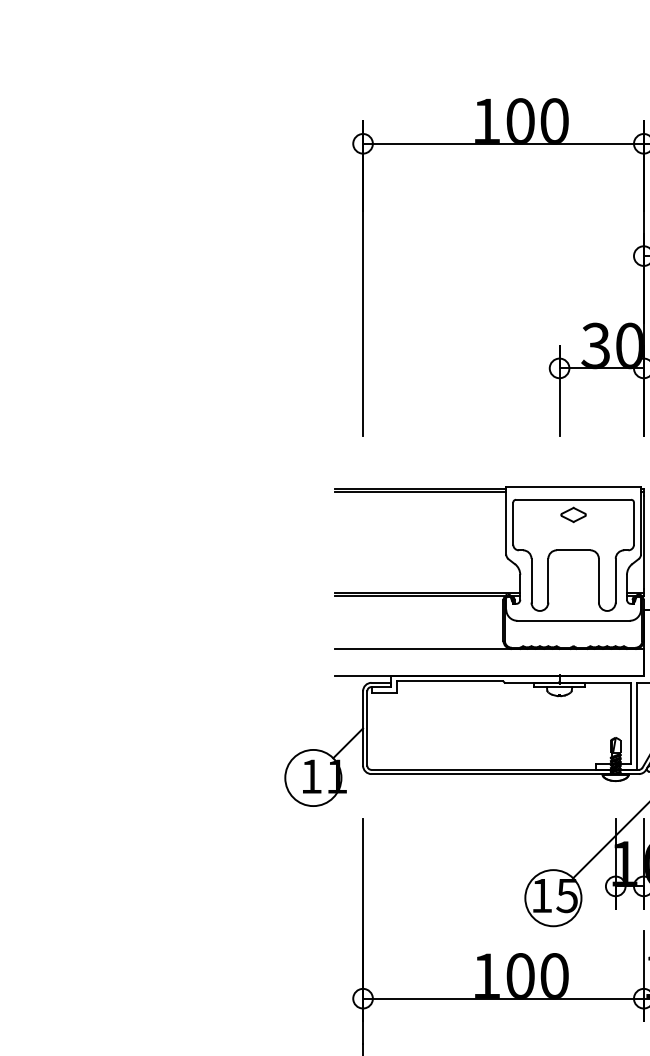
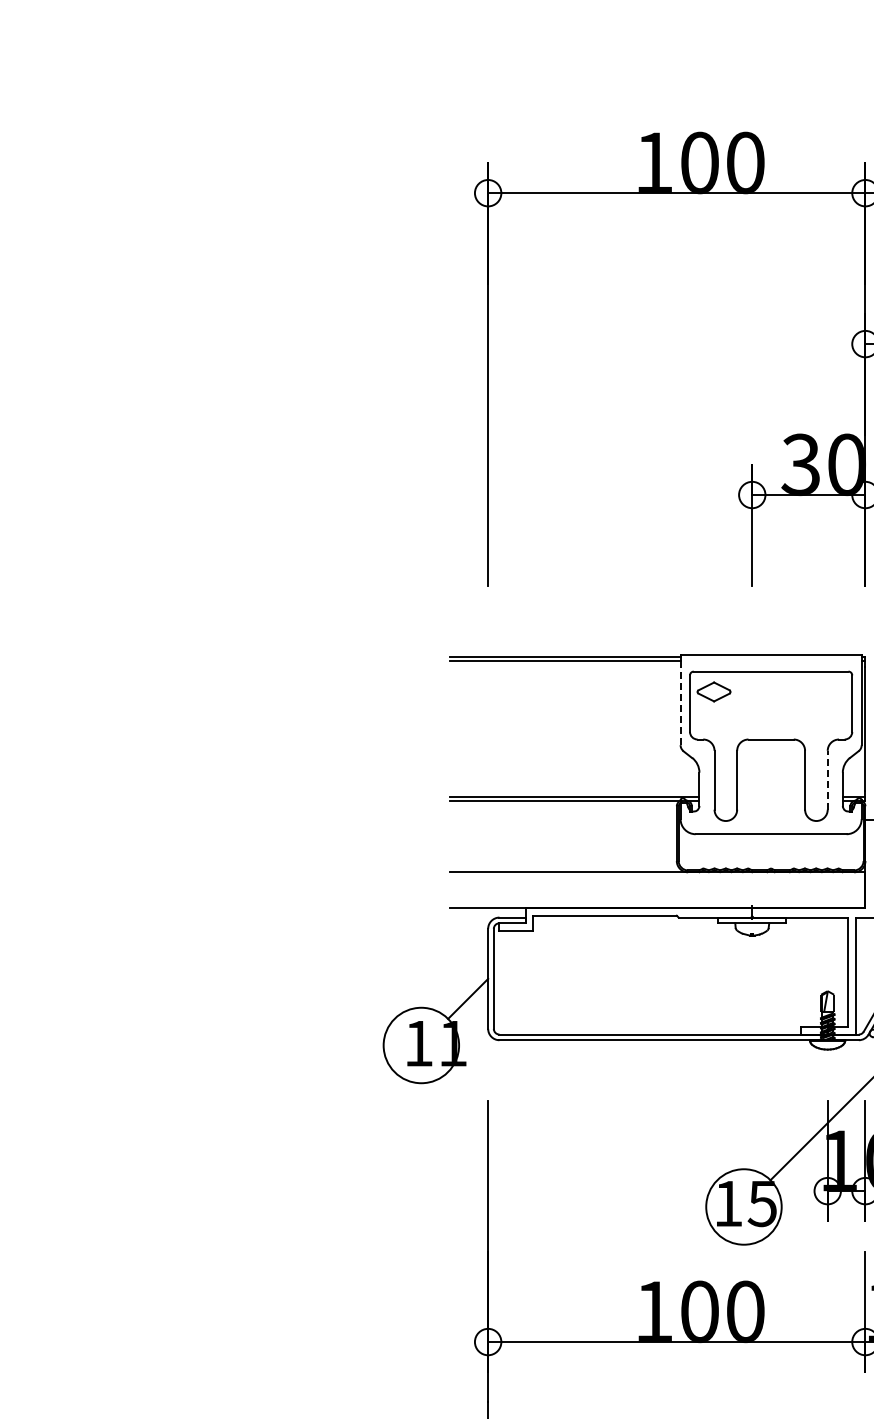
part: (573, 514) -> (713, 691), moved
line: (506, 522) -> (680, 702), solid -> dashed
line: (615, 580) -> (827, 779), solid -> dashed

